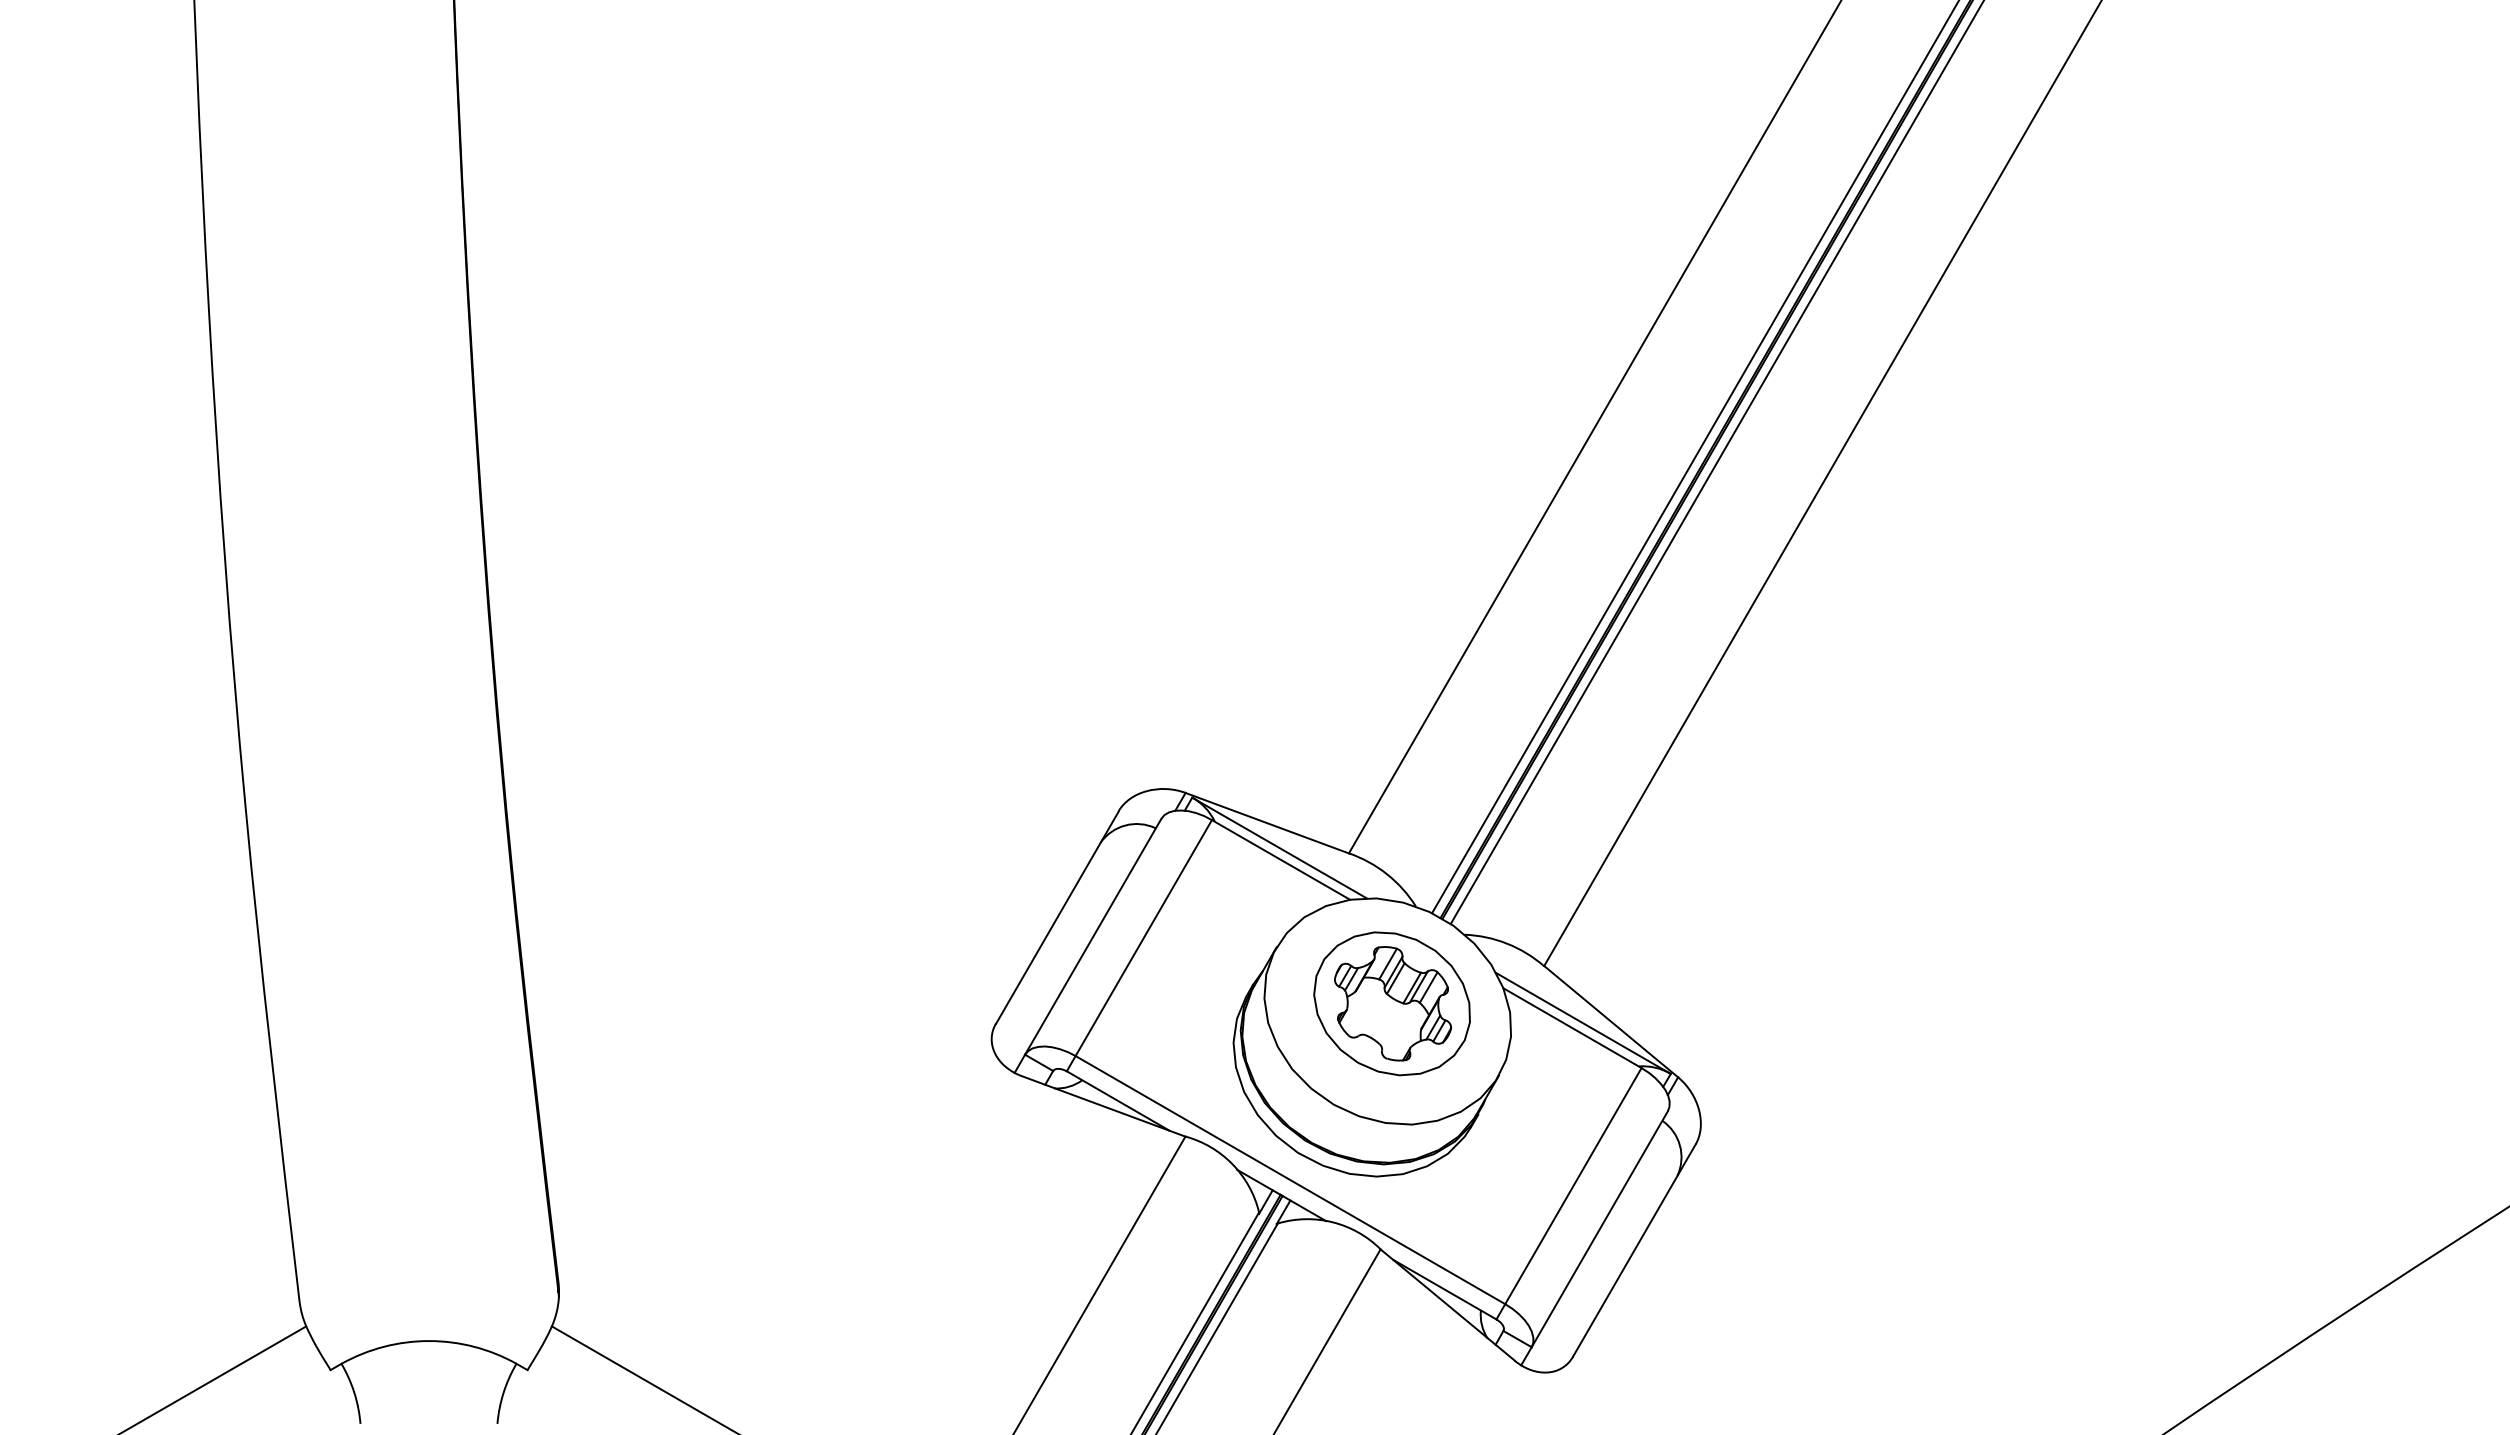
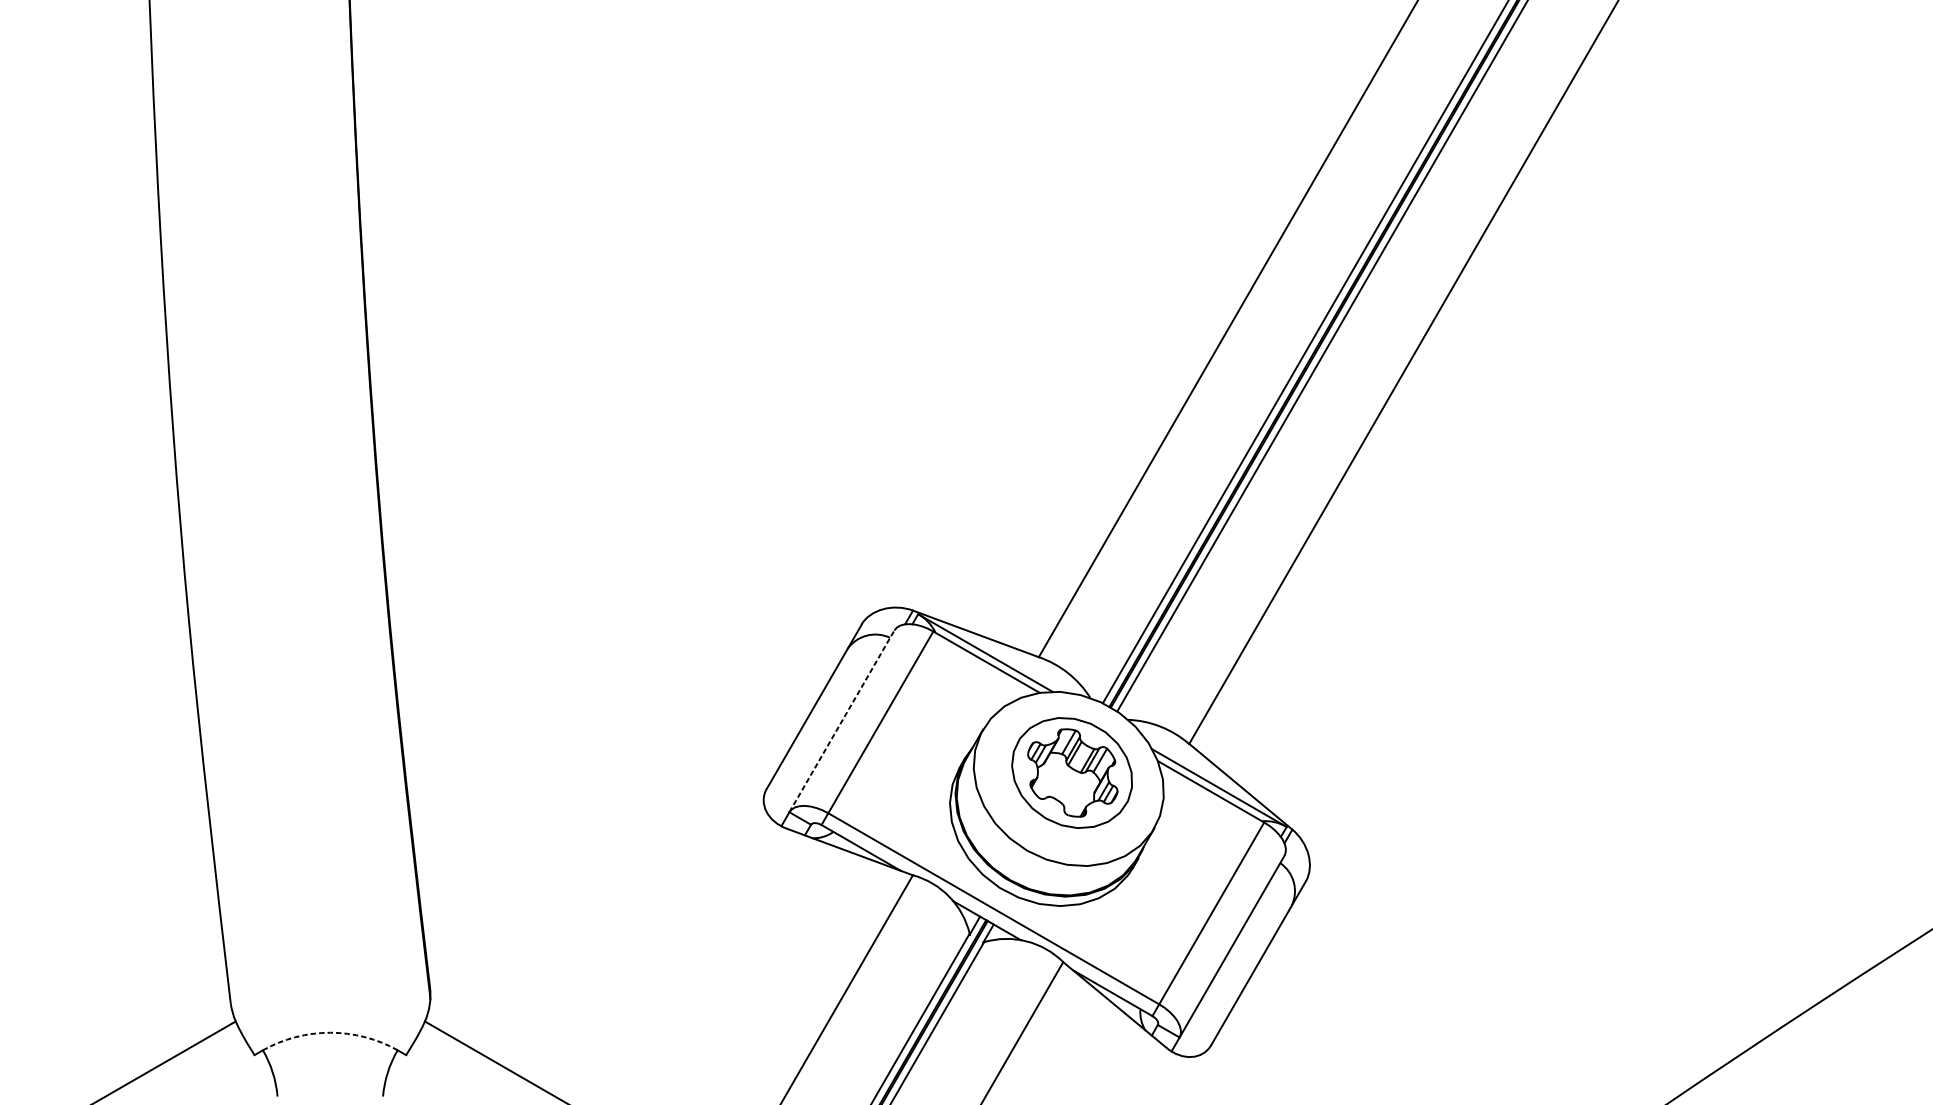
line: (1093, 936) -> (842, 721), solid -> dashed
arc: (429, 1341) -> (330, 1033), solid -> dashed

